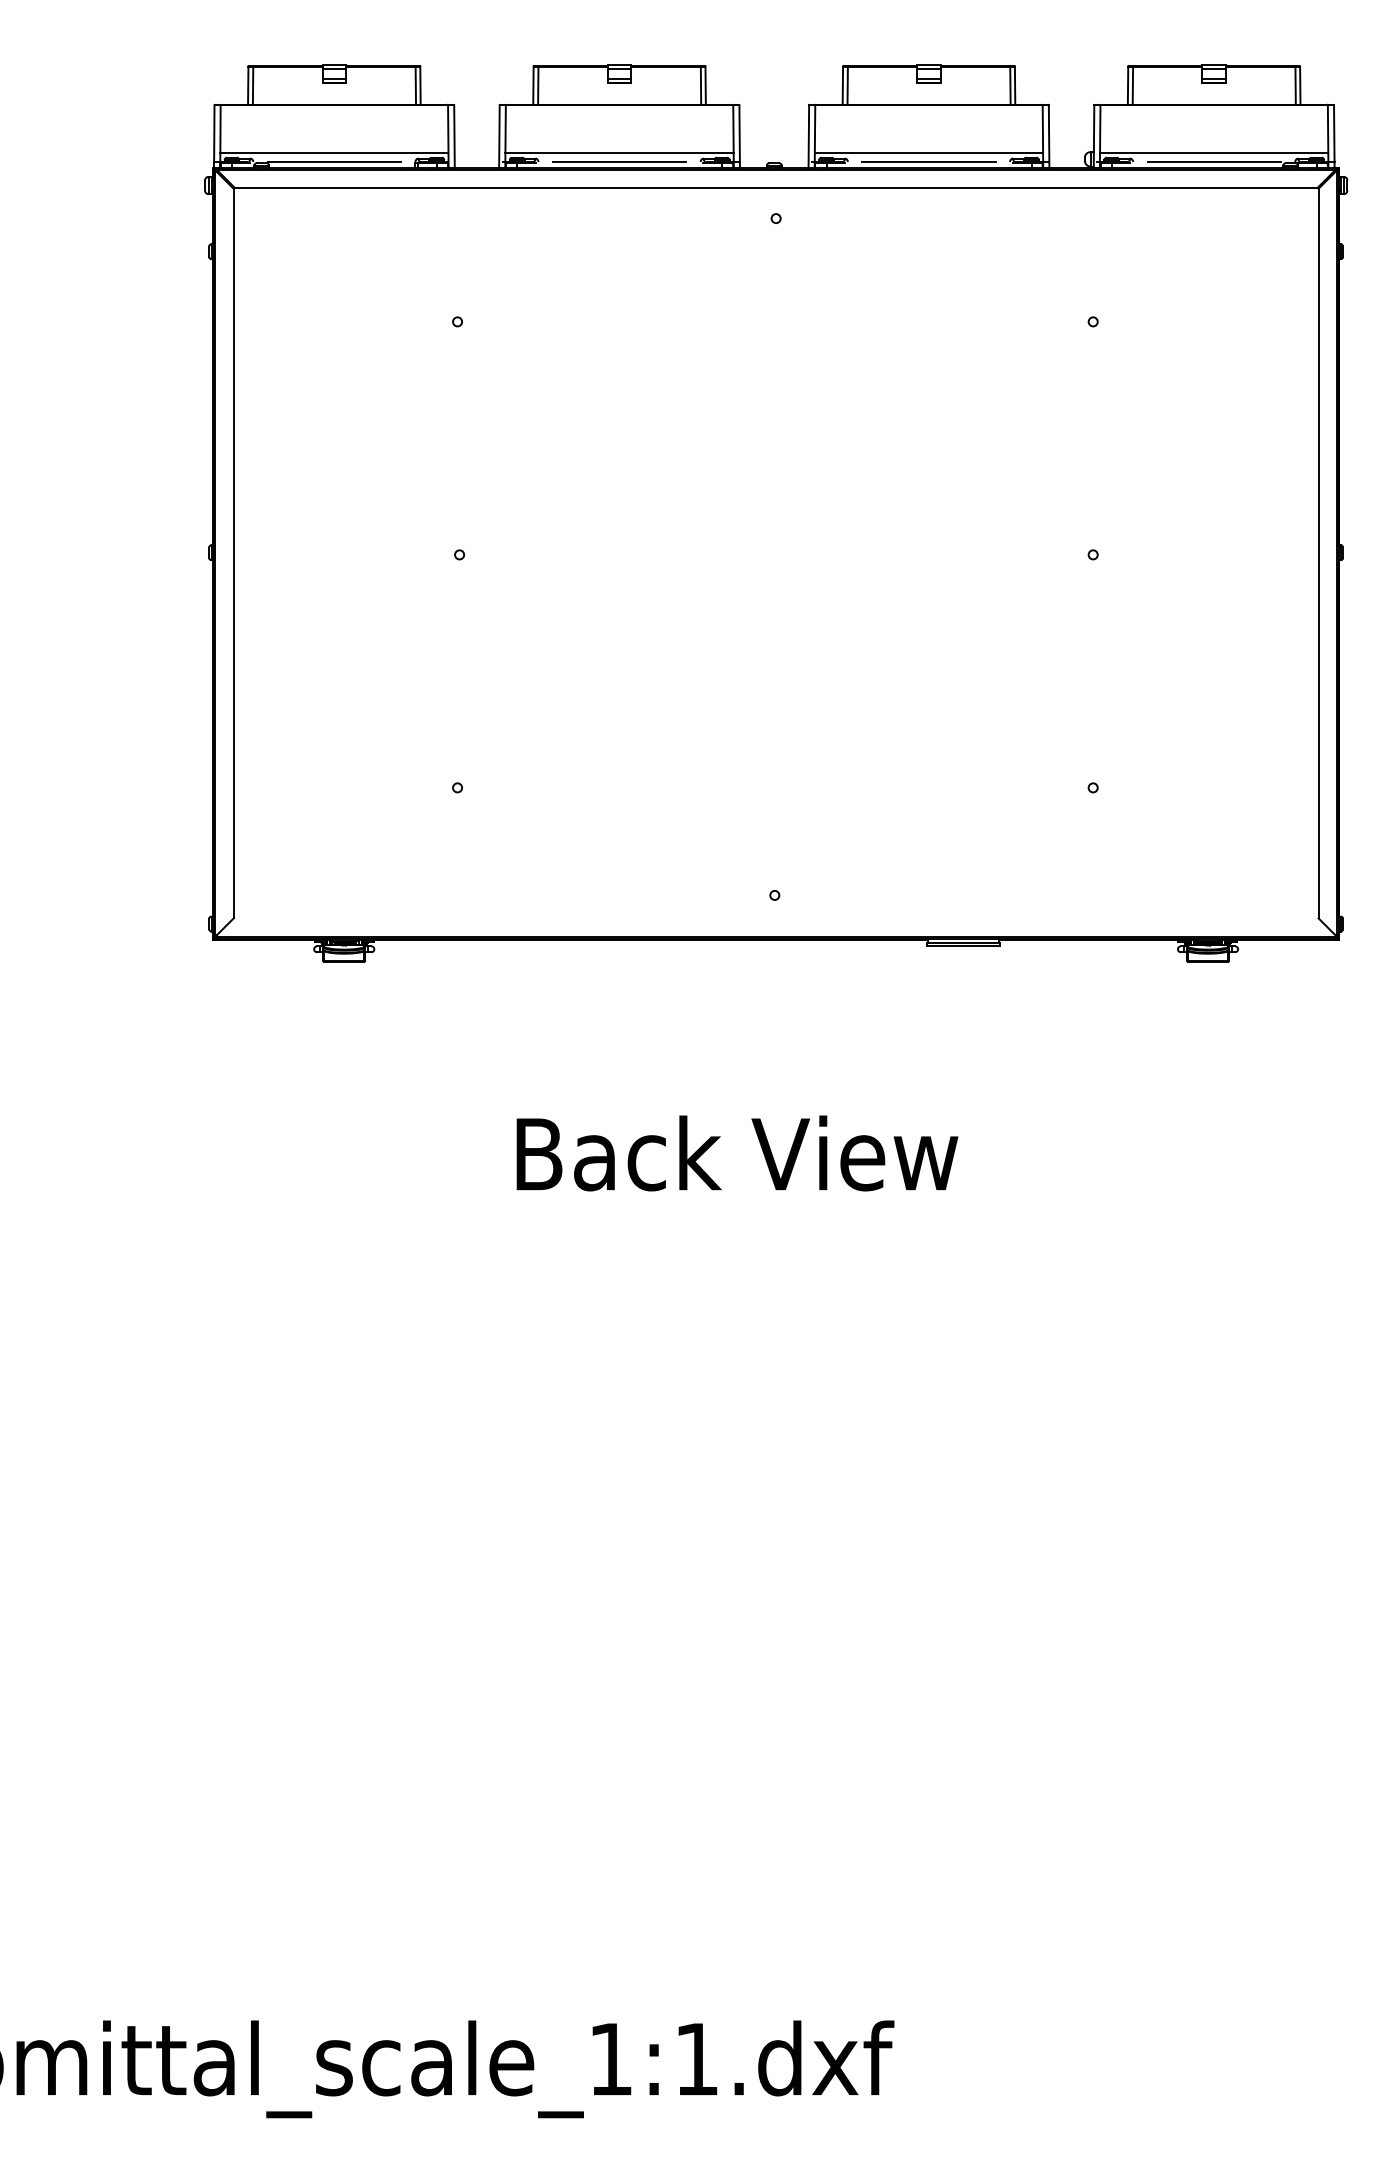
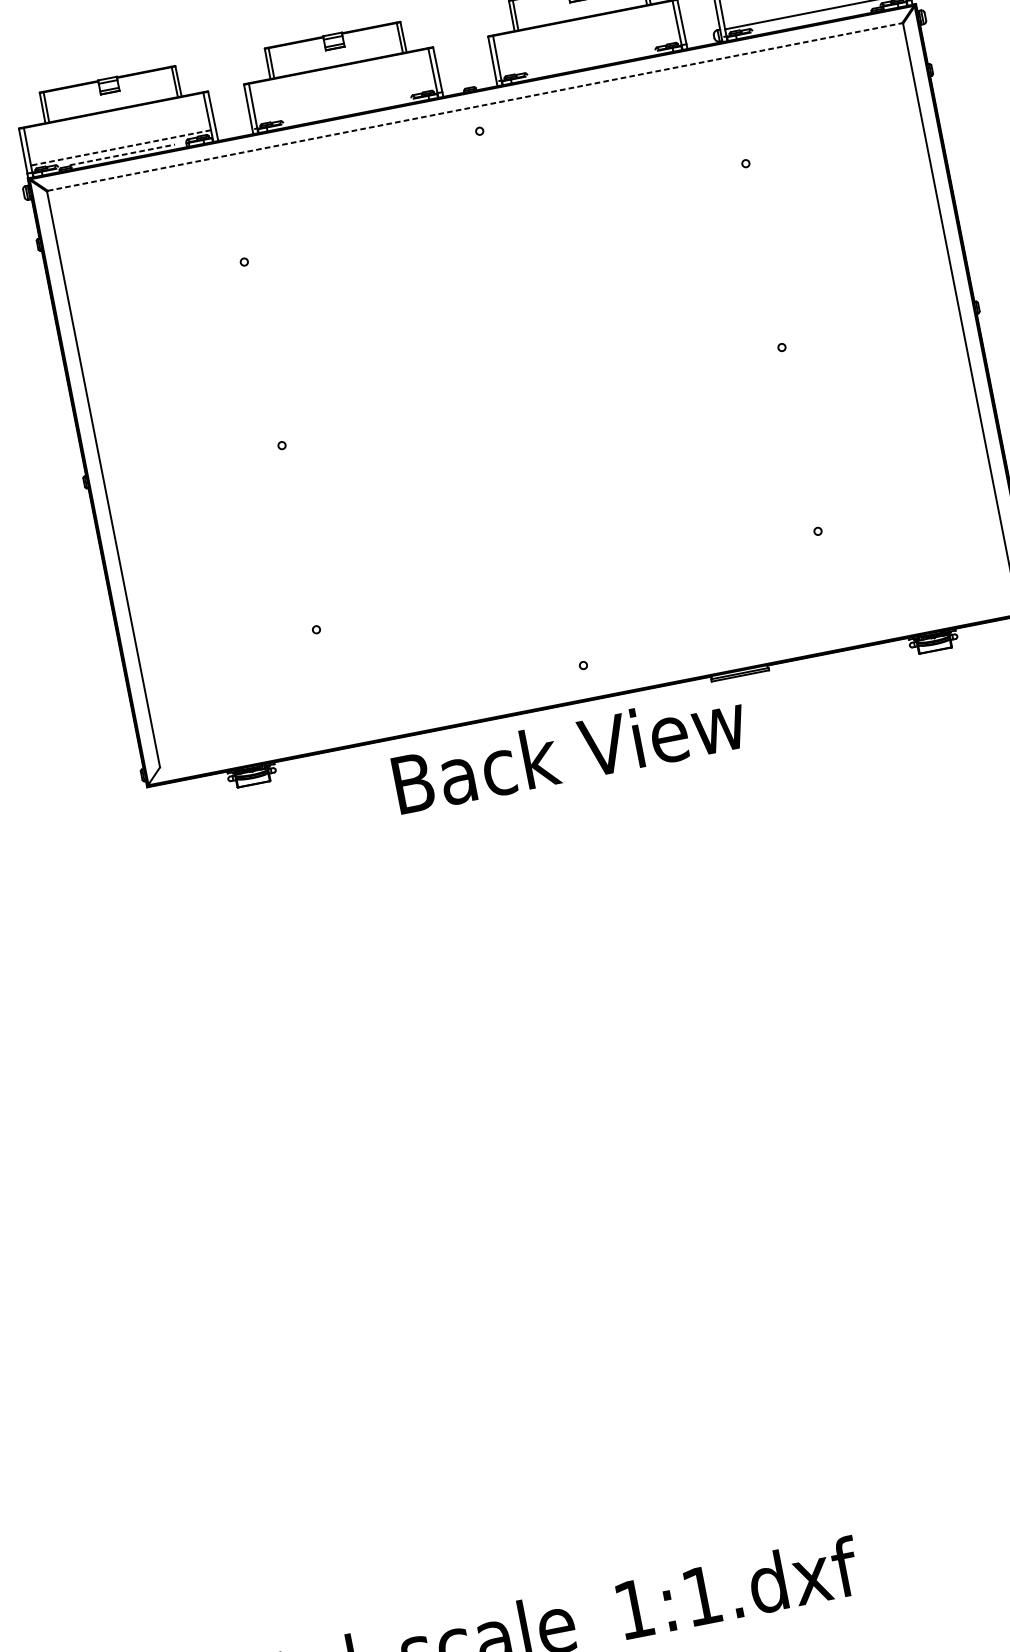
line: (333, 153) -> (120, 148), solid -> dashed
line: (619, 153) -> (346, 104), removed
line: (928, 153) -> (589, 56), removed
line: (334, 161) -> (122, 154), solid -> dashed
line: (619, 161) -> (347, 110), removed
line: (928, 161) -> (591, 62), removed
line: (1213, 161) -> (815, 18), removed
line: (776, 187) -> (475, 106), solid -> dashed
text: (737, 1153) -> (569, 751), moved

